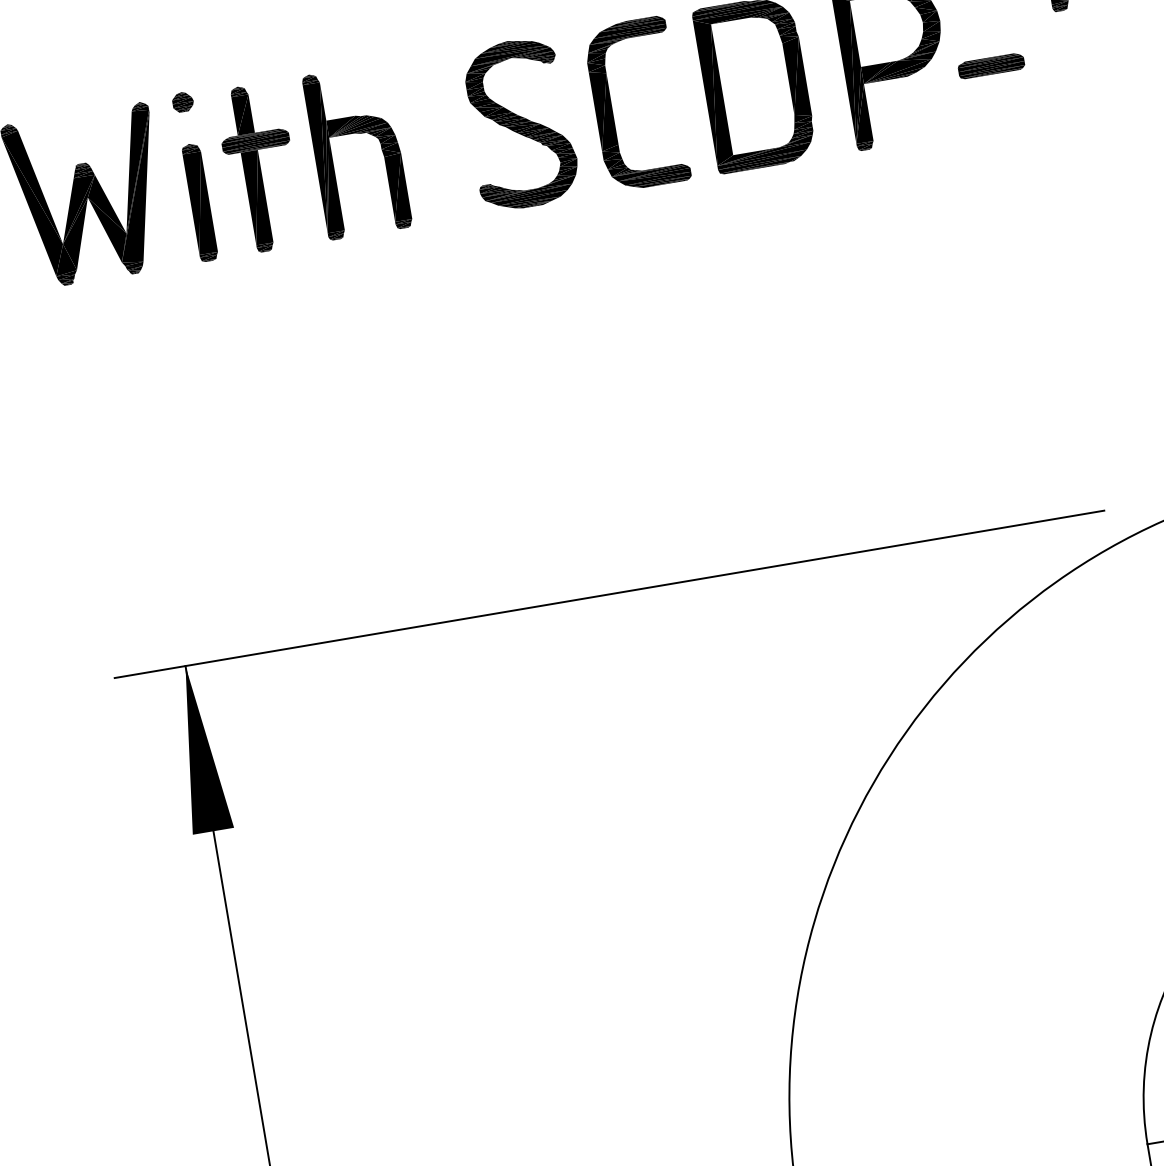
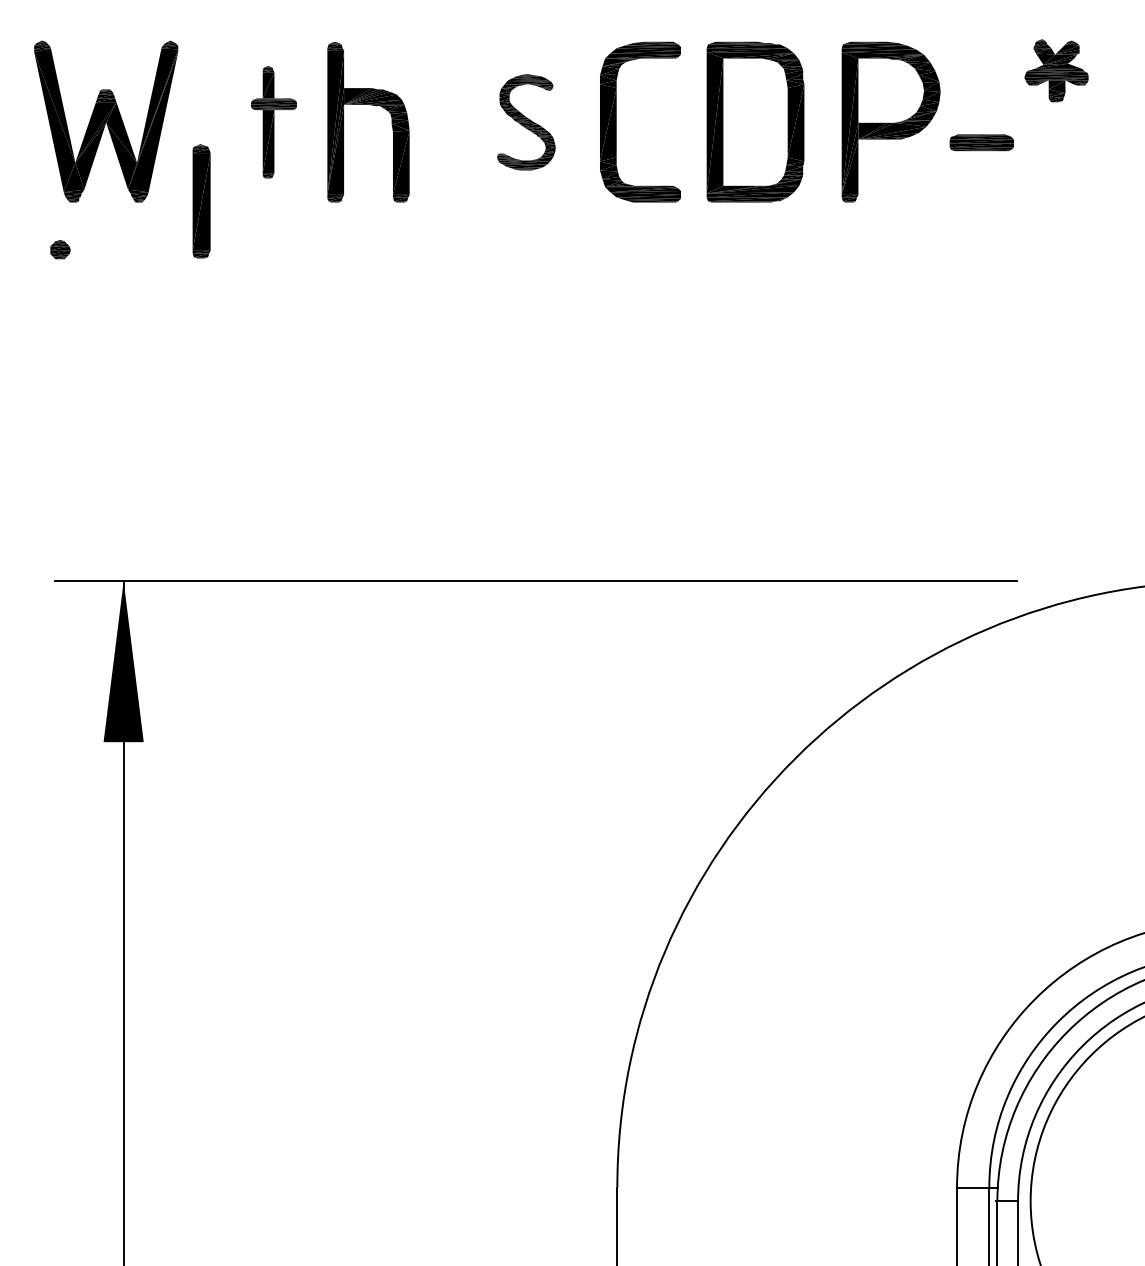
part: (182, 101) -> (60, 249), moved
part: (519, 124) -> (526, 122), size x0.6
part: (259, 168) -> (273, 122), size x0.7
part: (200, 202) -> (201, 201), moved

